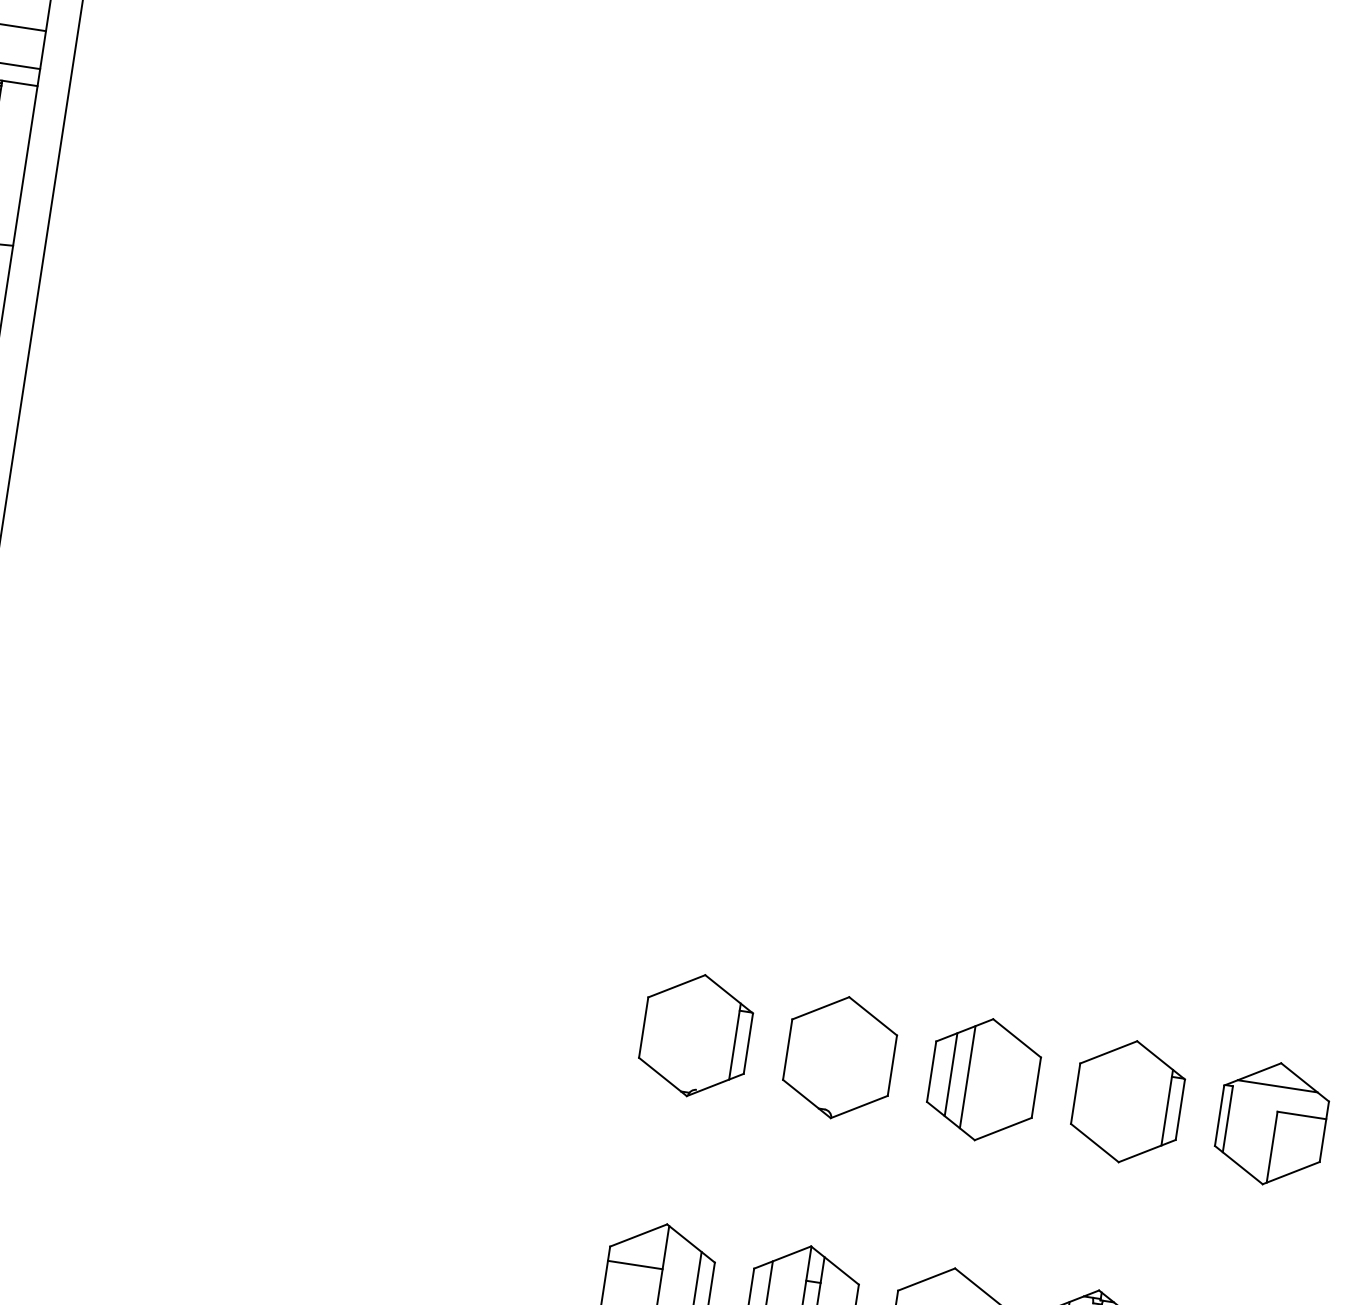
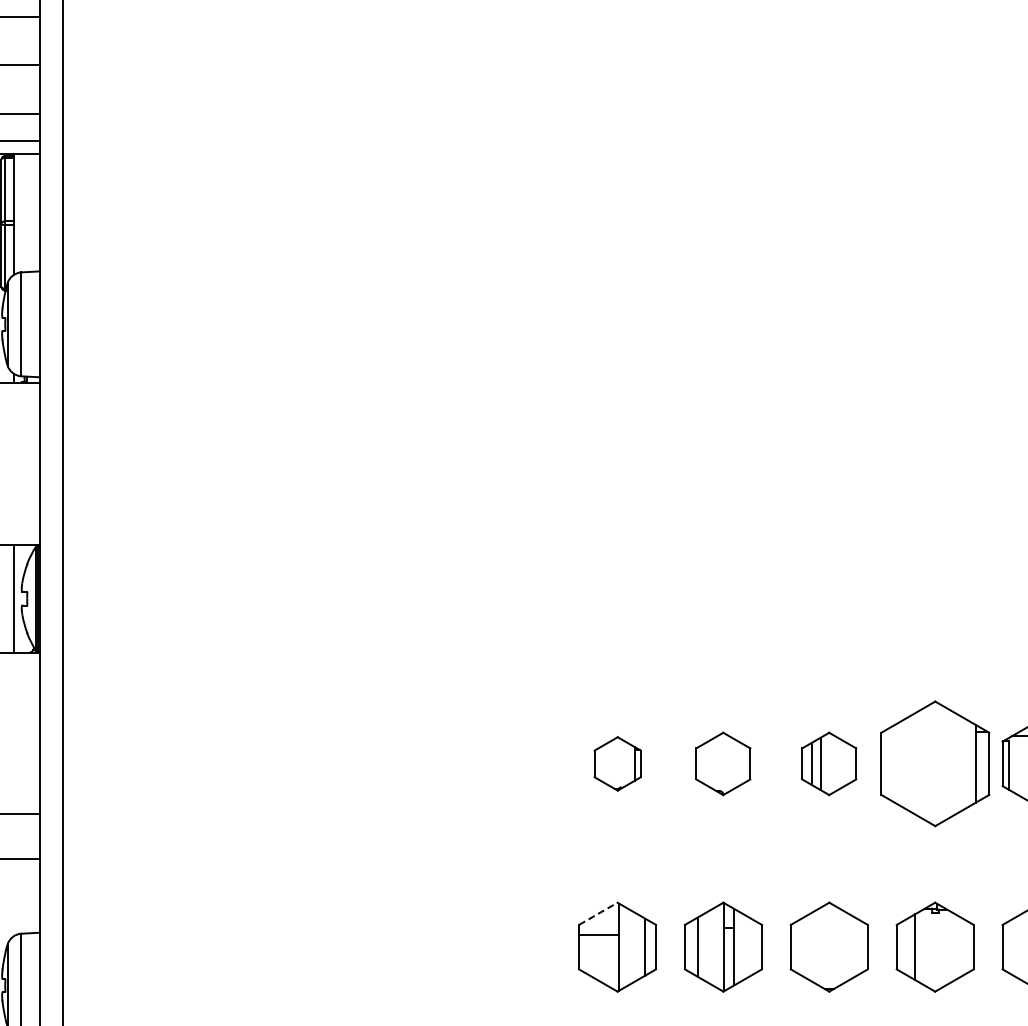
part: (696, 1035) -> (617, 763), size x0.6
part: (838, 1056) -> (722, 763), size x0.7
part: (982, 1078) -> (828, 763), size x0.7
part: (1127, 1101) -> (934, 763), size x1.4
line: (638, 1235) -> (598, 913), solid -> dashed

